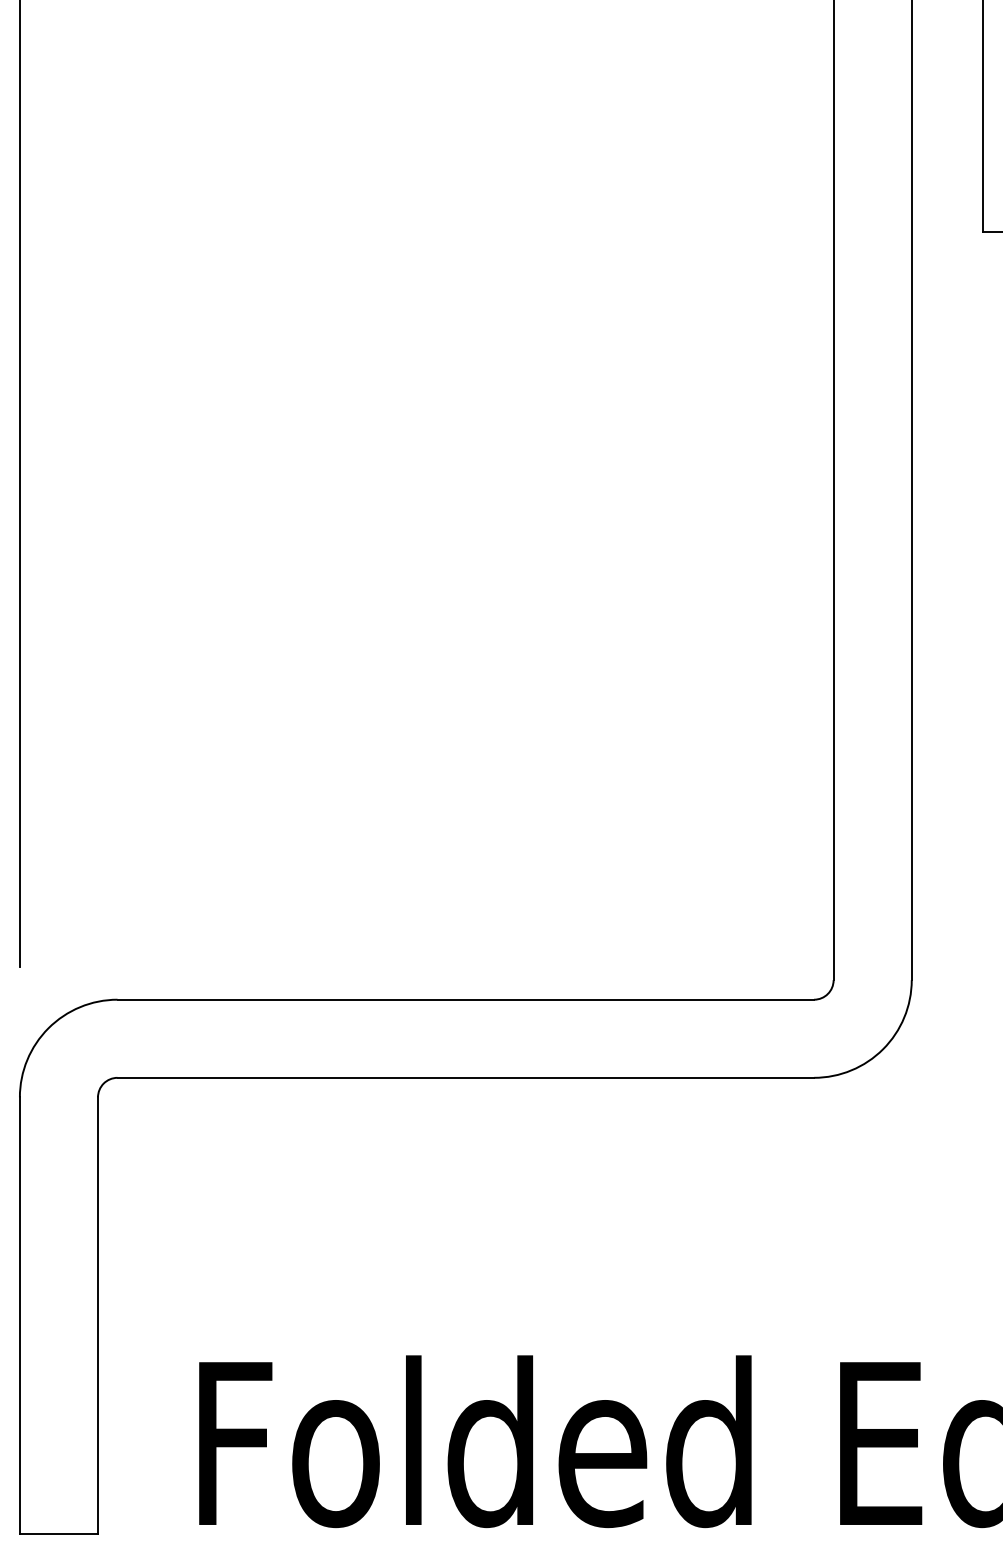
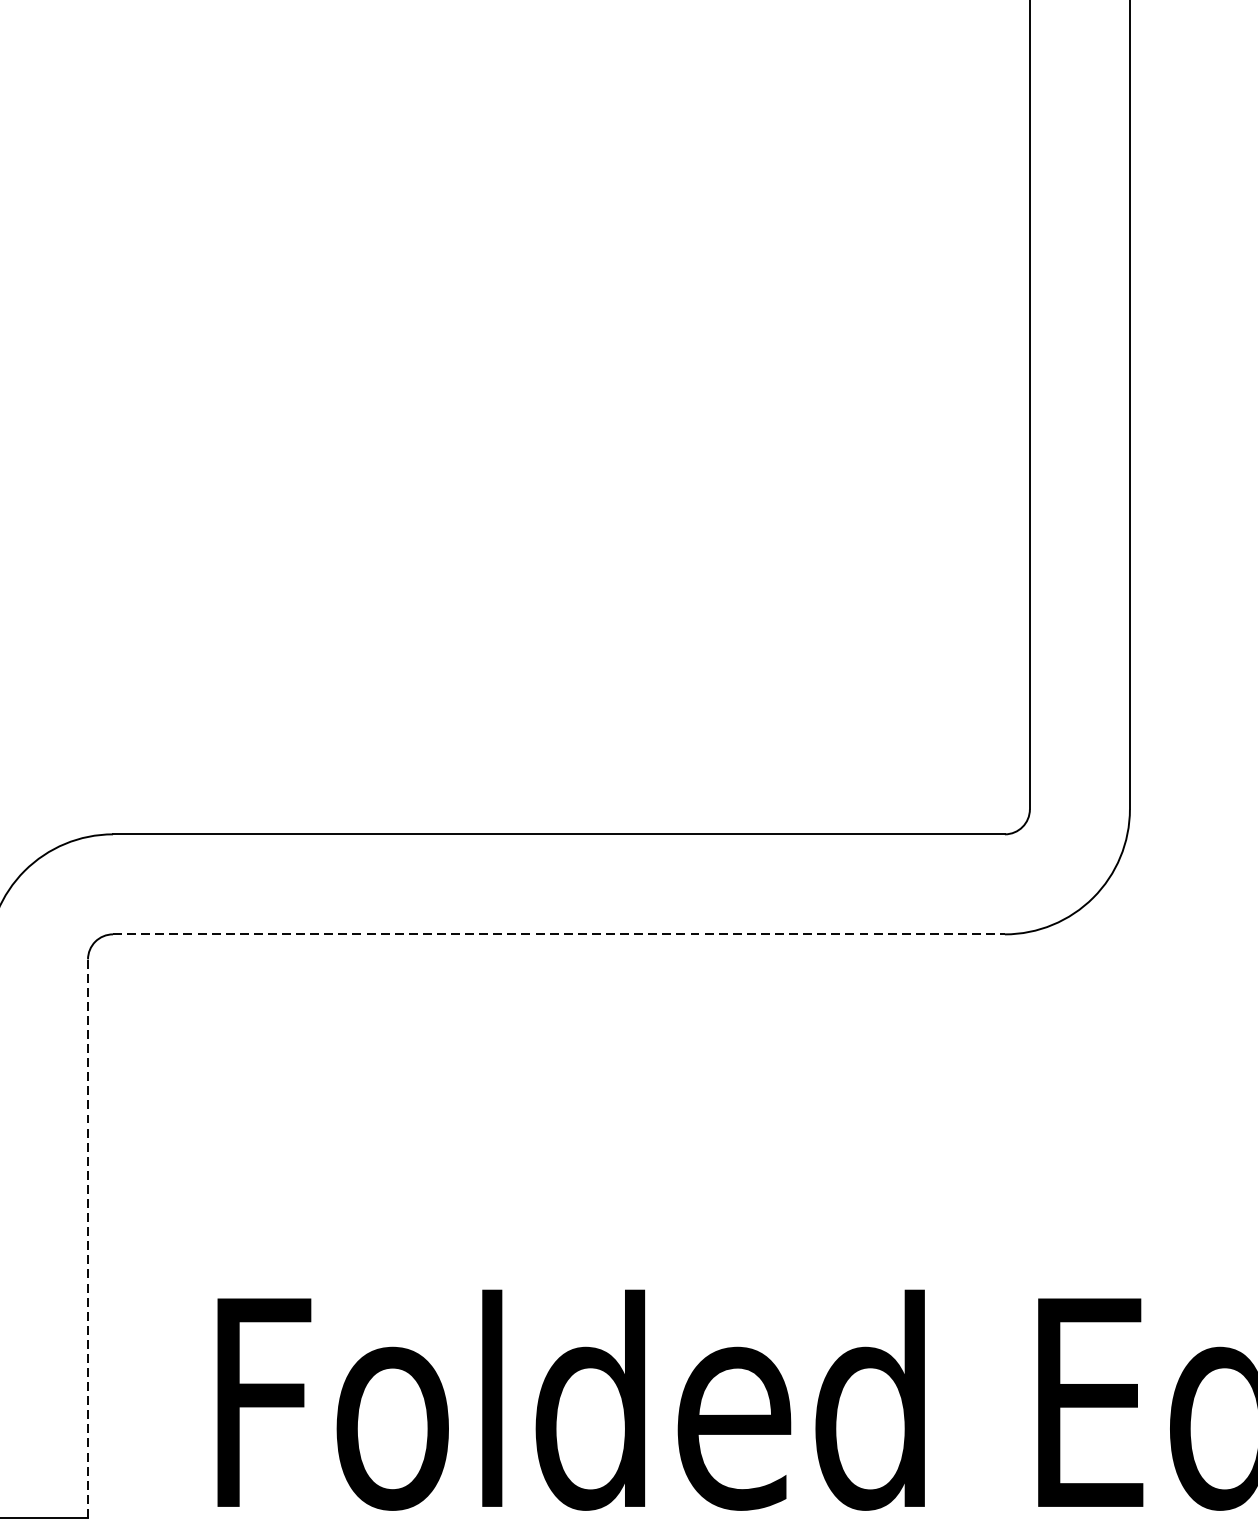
line: (466, 1077) -> (559, 933), solid -> dashed
line: (98, 1314) -> (88, 1237), solid -> dashed

